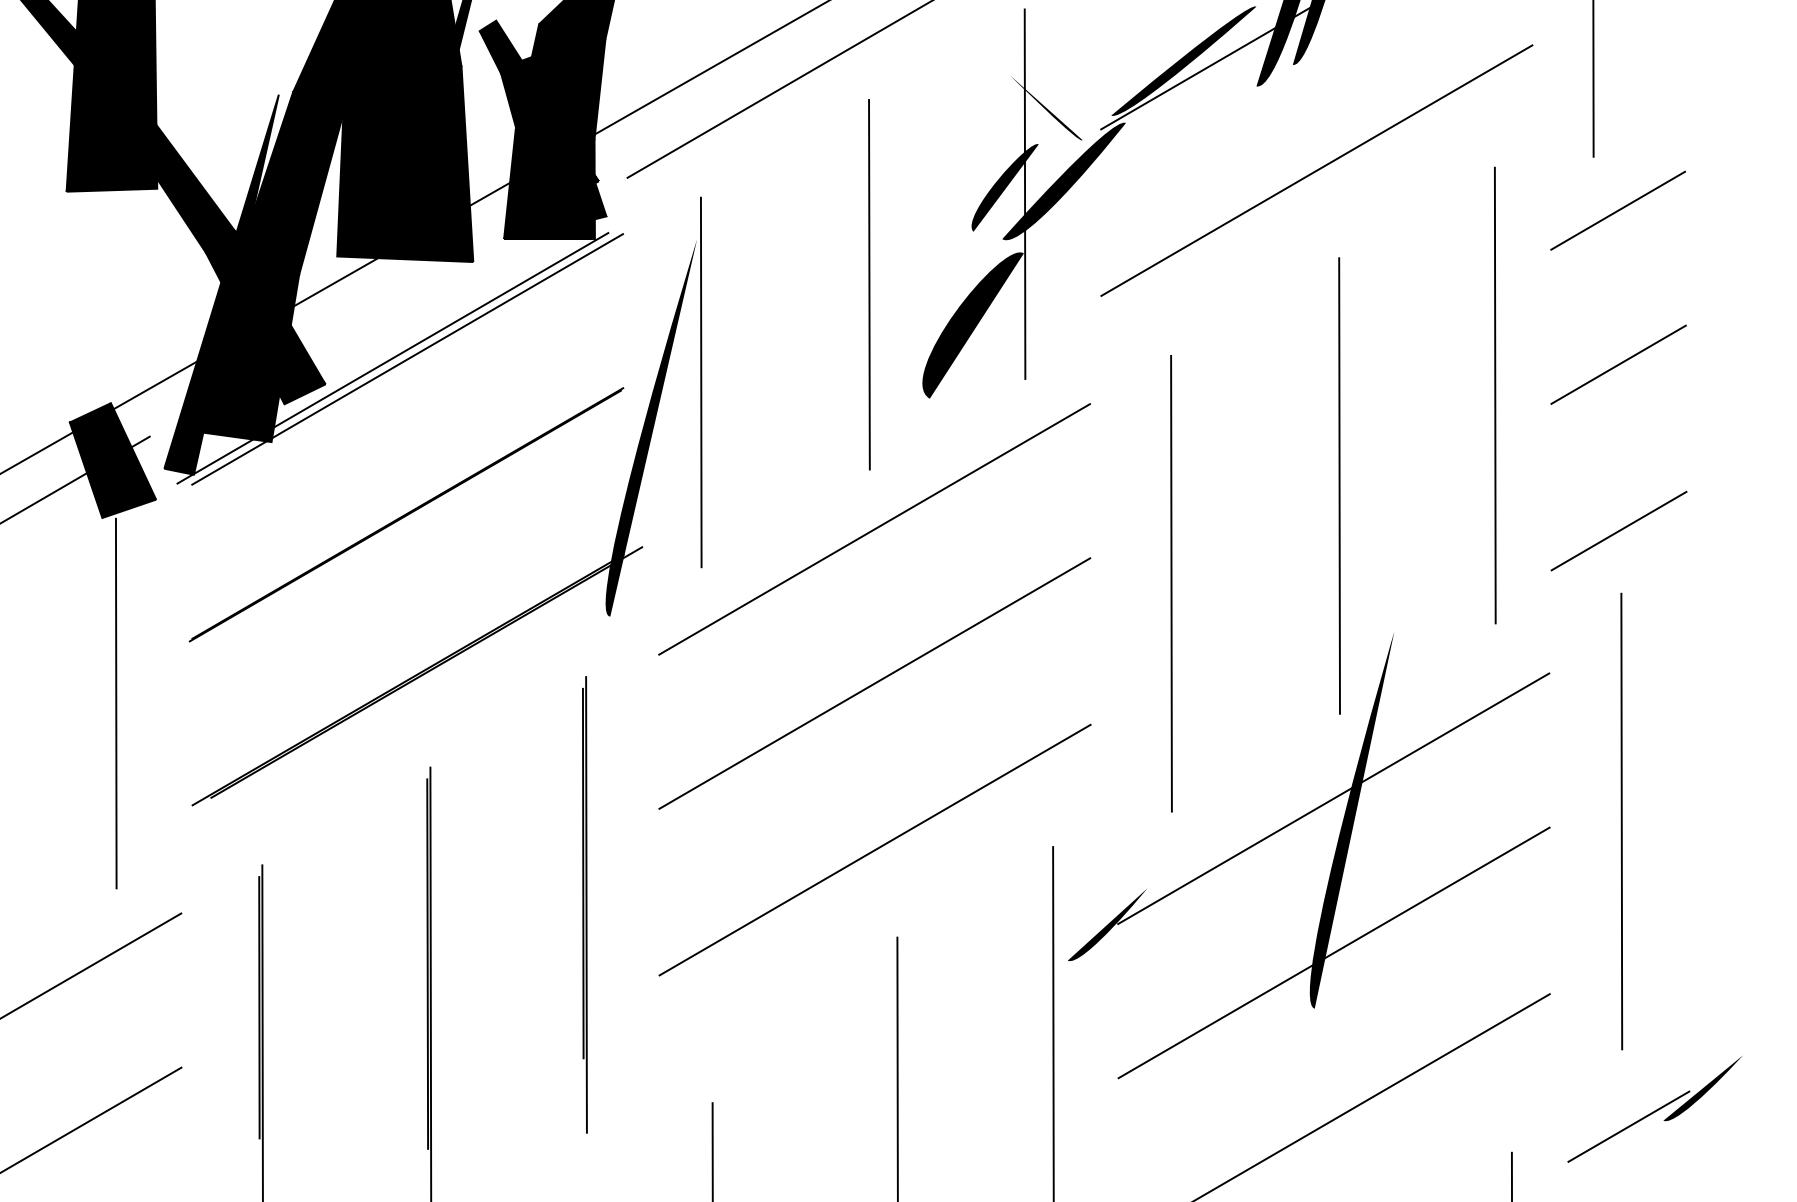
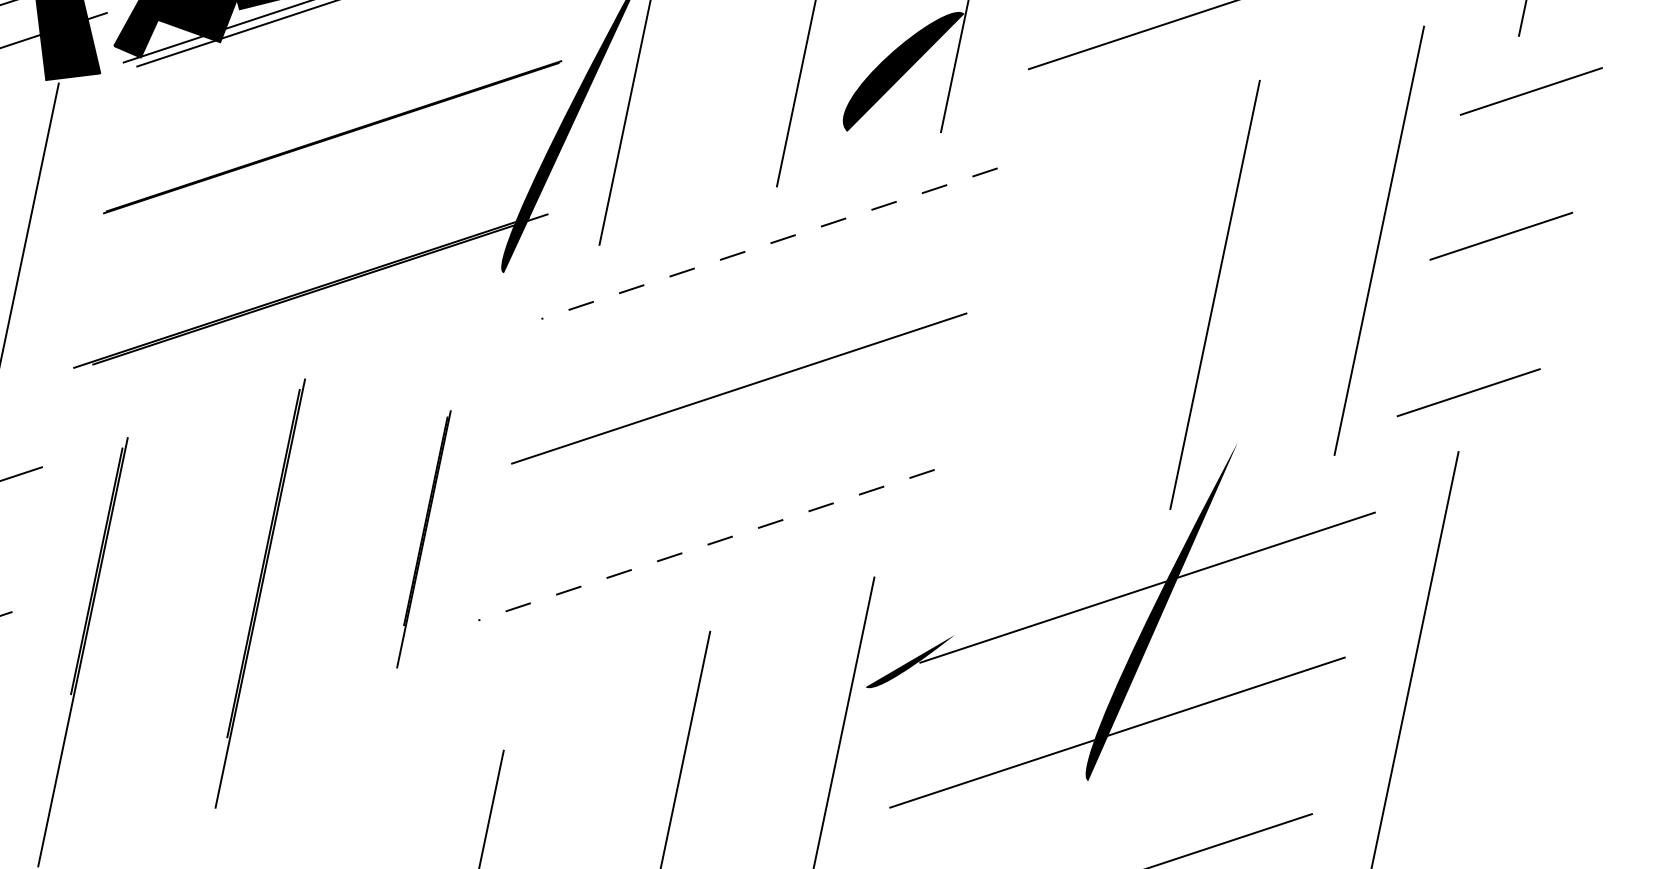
line: (874, 529) -> (769, 243), solid -> dashed
line: (1171, 583) -> (1037, 353), removed
line: (874, 850) -> (705, 545), solid -> dashed
part: (584, 904) -> (422, 538), size x0.6

